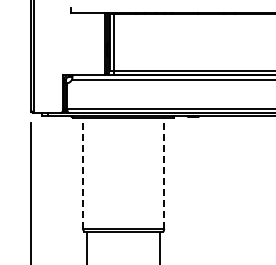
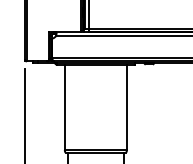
line: (83, 173) -> (64, 107), dashed -> solid
line: (164, 173) -> (127, 107), dashed -> solid

